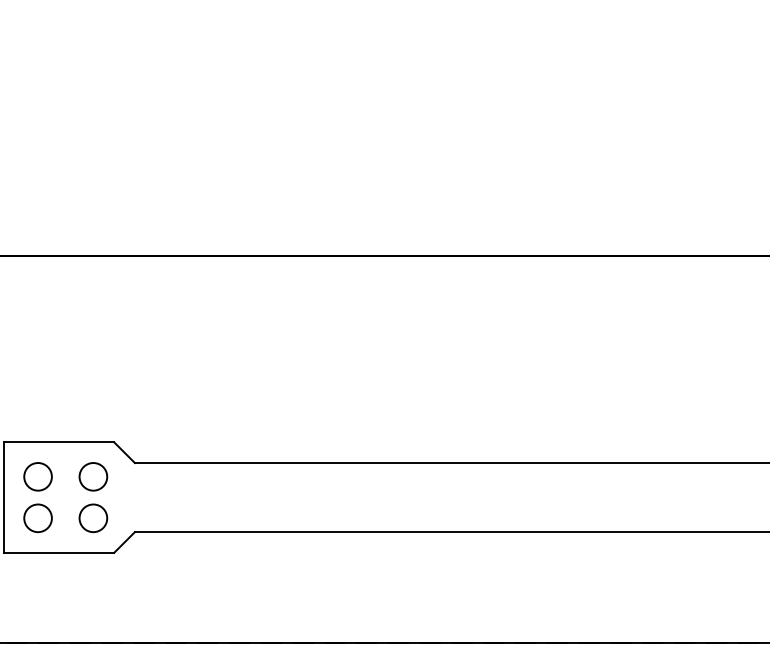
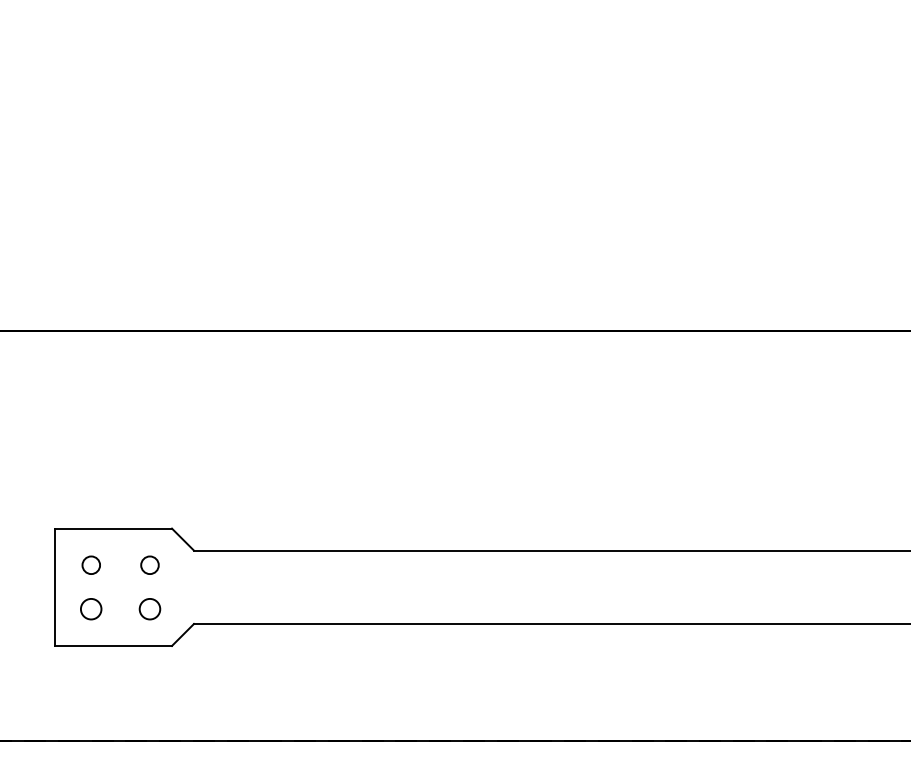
circle: (37, 476) -> (90, 564), size x0.6
circle: (92, 476) -> (149, 564), size x0.6
circle: (37, 517) -> (90, 608), size x0.7
circle: (92, 517) -> (149, 608), size x0.7

